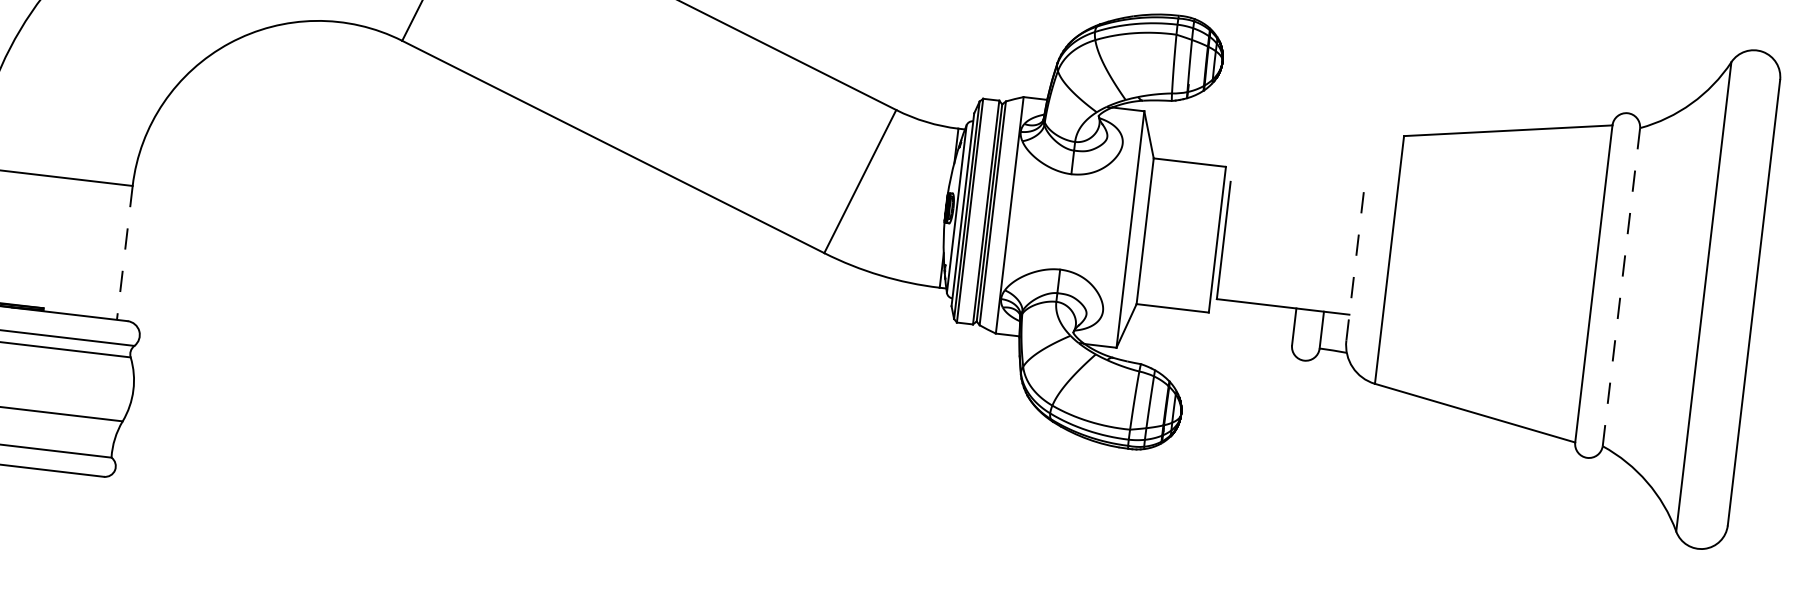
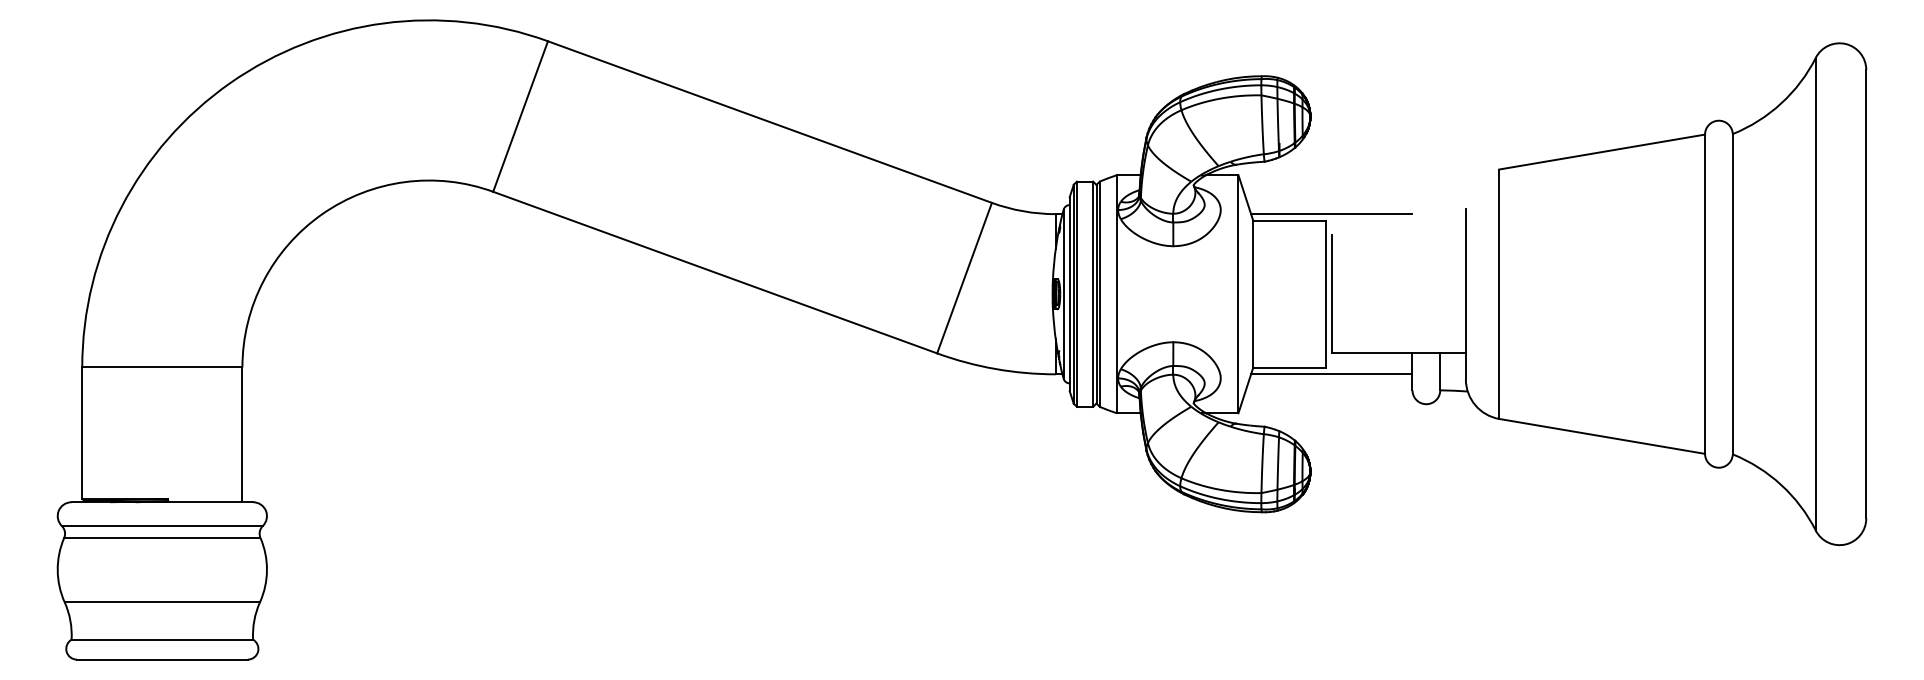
line: (1232, 161) -> (1331, 214), added
line: (124, 253) -> (242, 435), dashed -> solid
line: (1356, 255) -> (1465, 293), dashed -> solid
line: (1621, 286) -> (1732, 293), dashed -> solid
line: (1213, 320) -> (1331, 374), added

